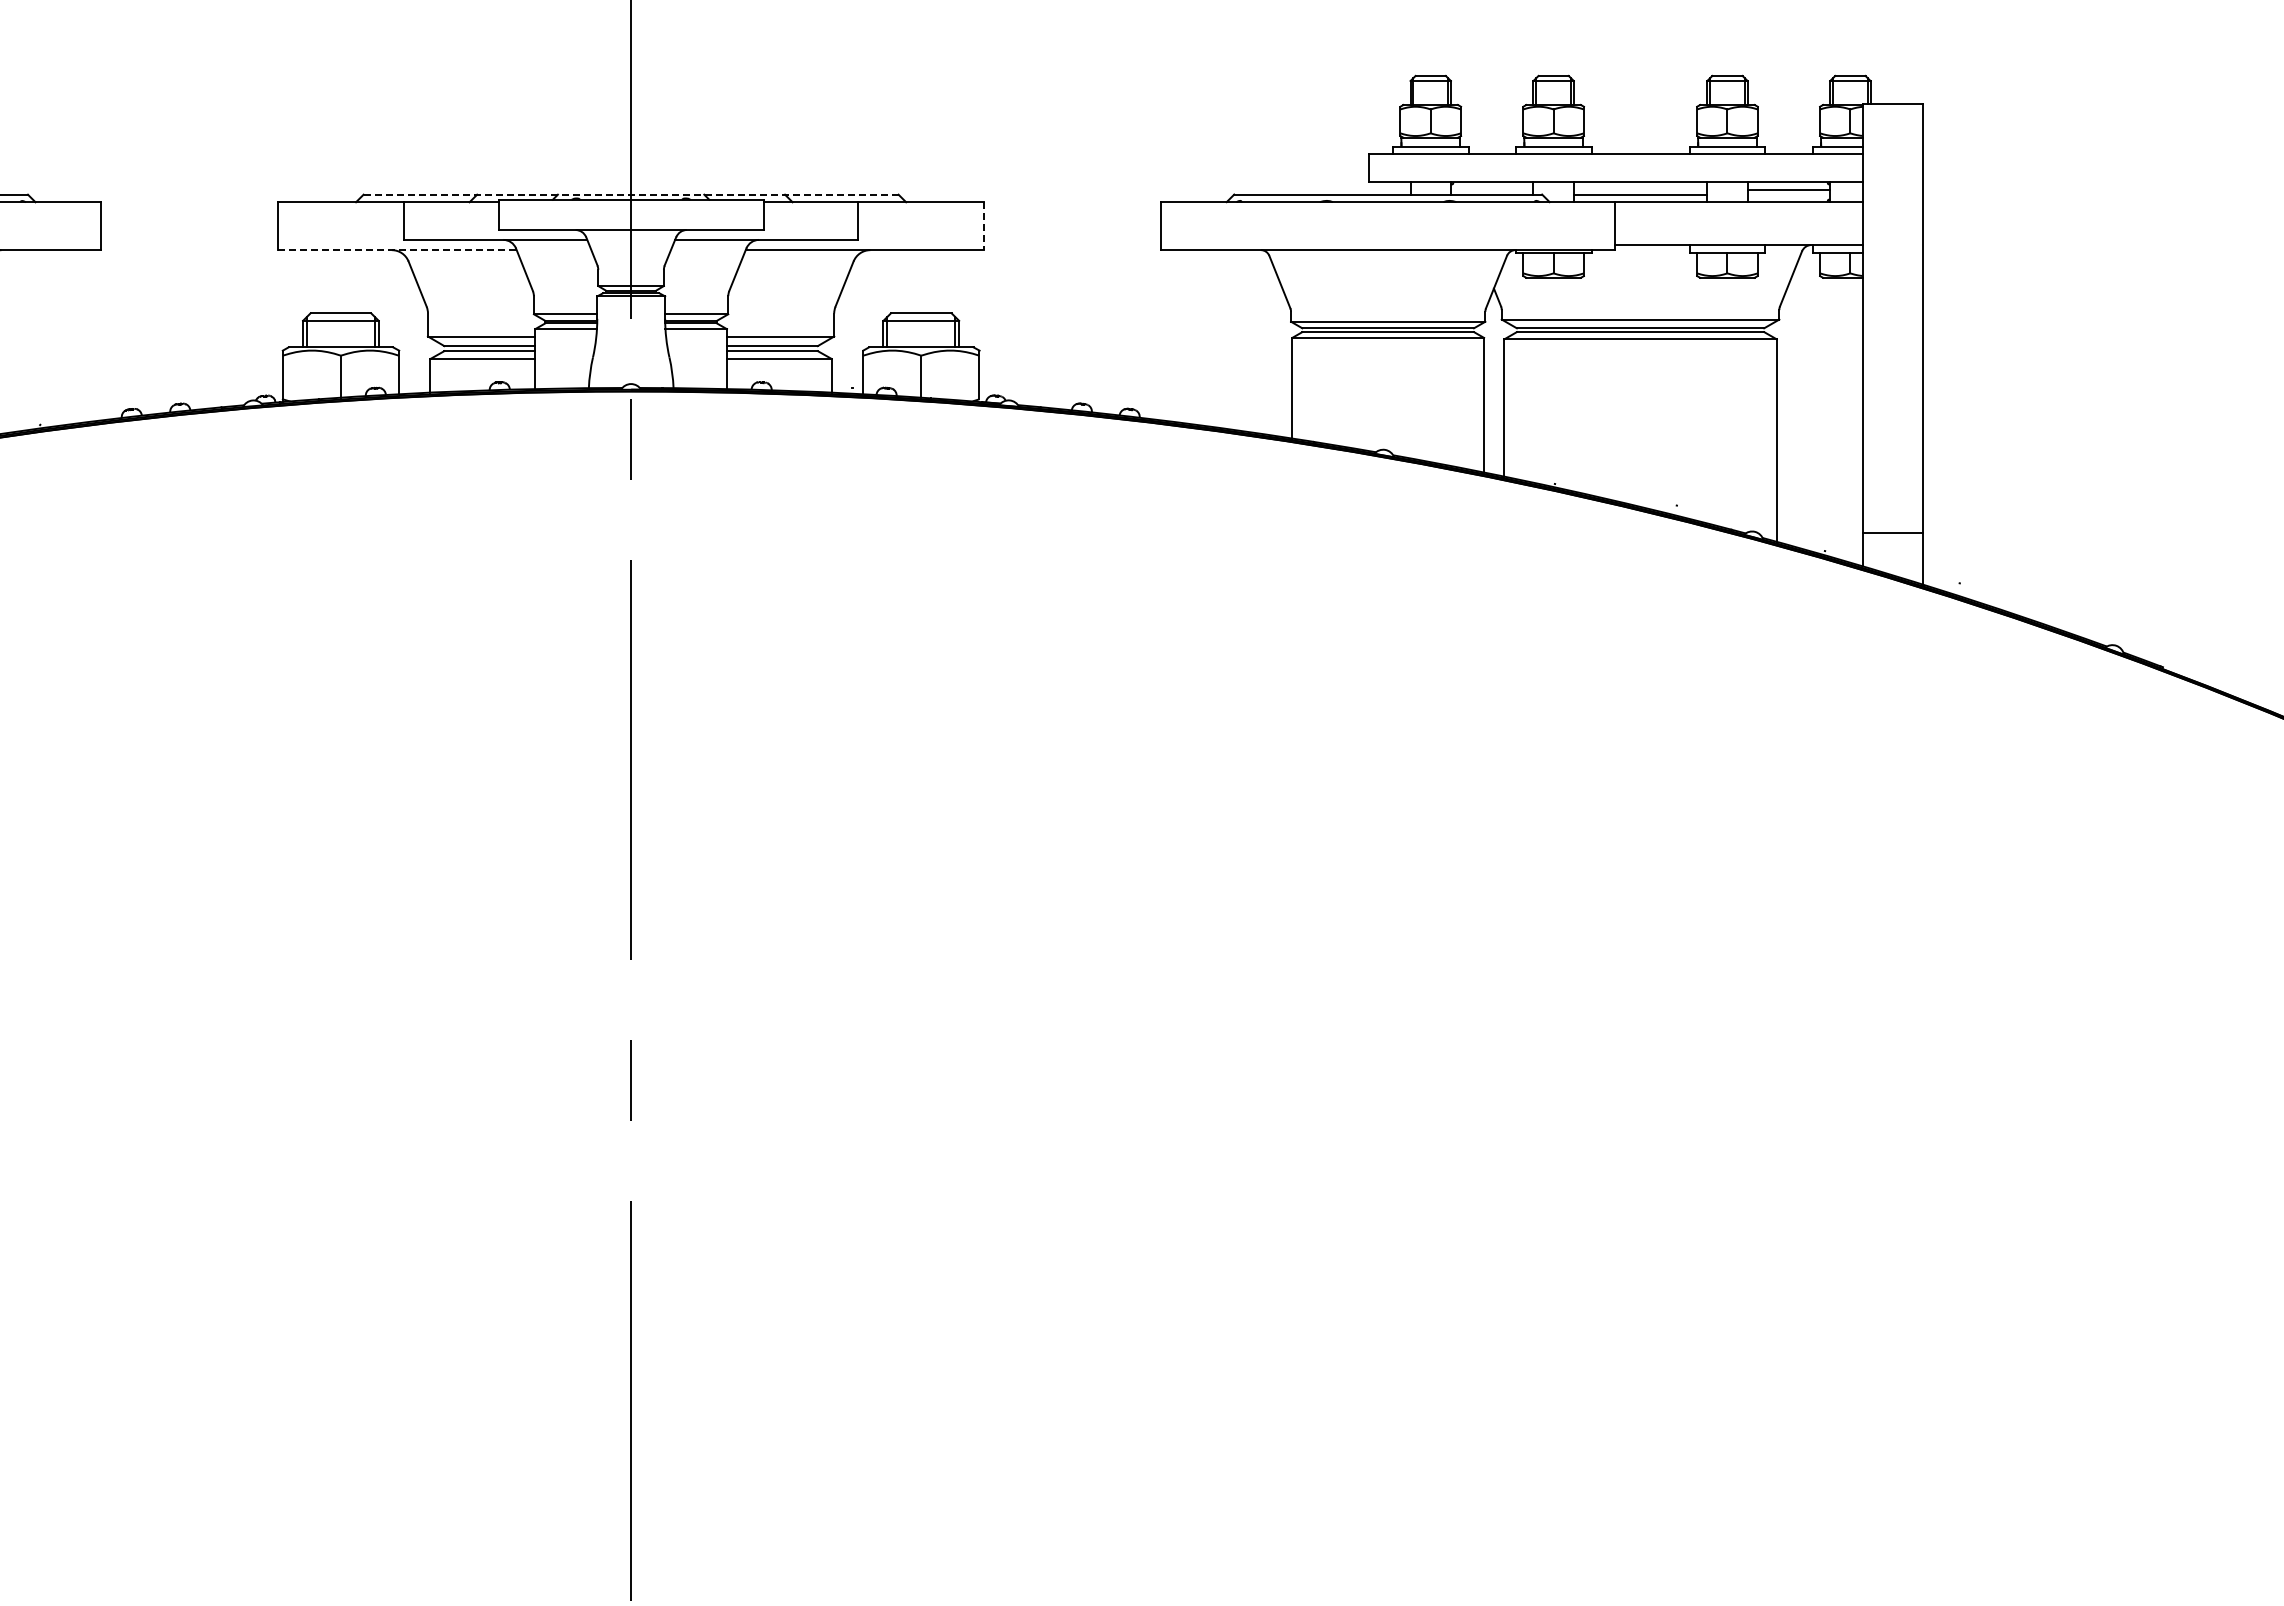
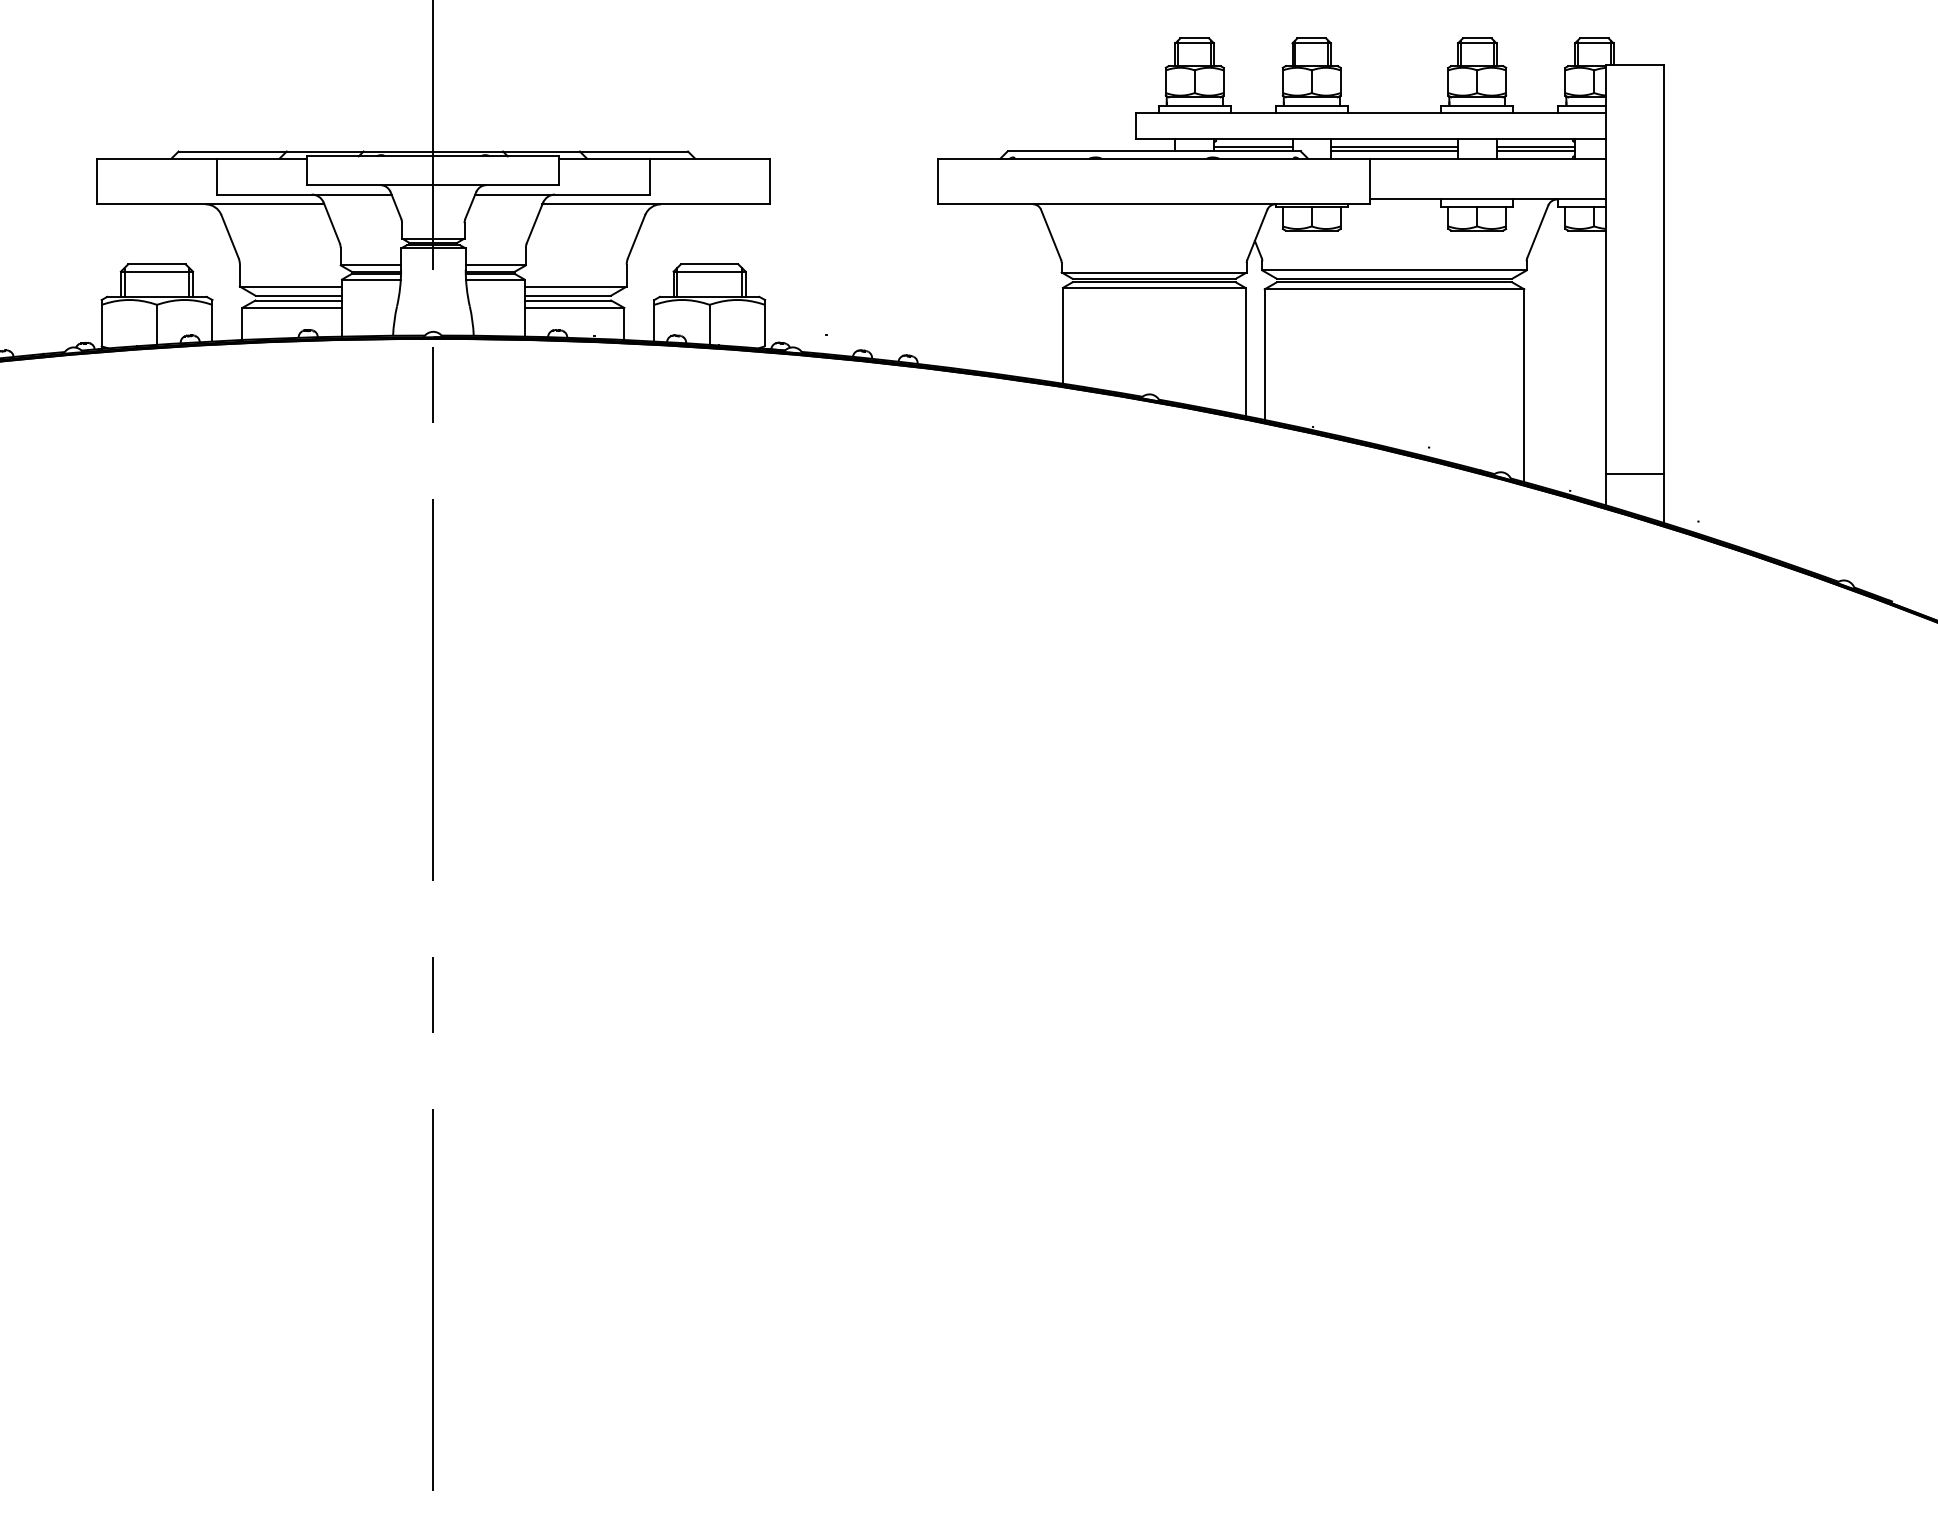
line: (1491, 189) -> (1252, 146), added
line: (1640, 189) -> (1394, 146), added
line: (631, 194) -> (433, 151), dashed -> solid
line: (1788, 194) -> (1535, 151), added
line: (984, 226) -> (769, 181), dashed -> solid
line: (397, 250) -> (210, 204), dashed -> solid

